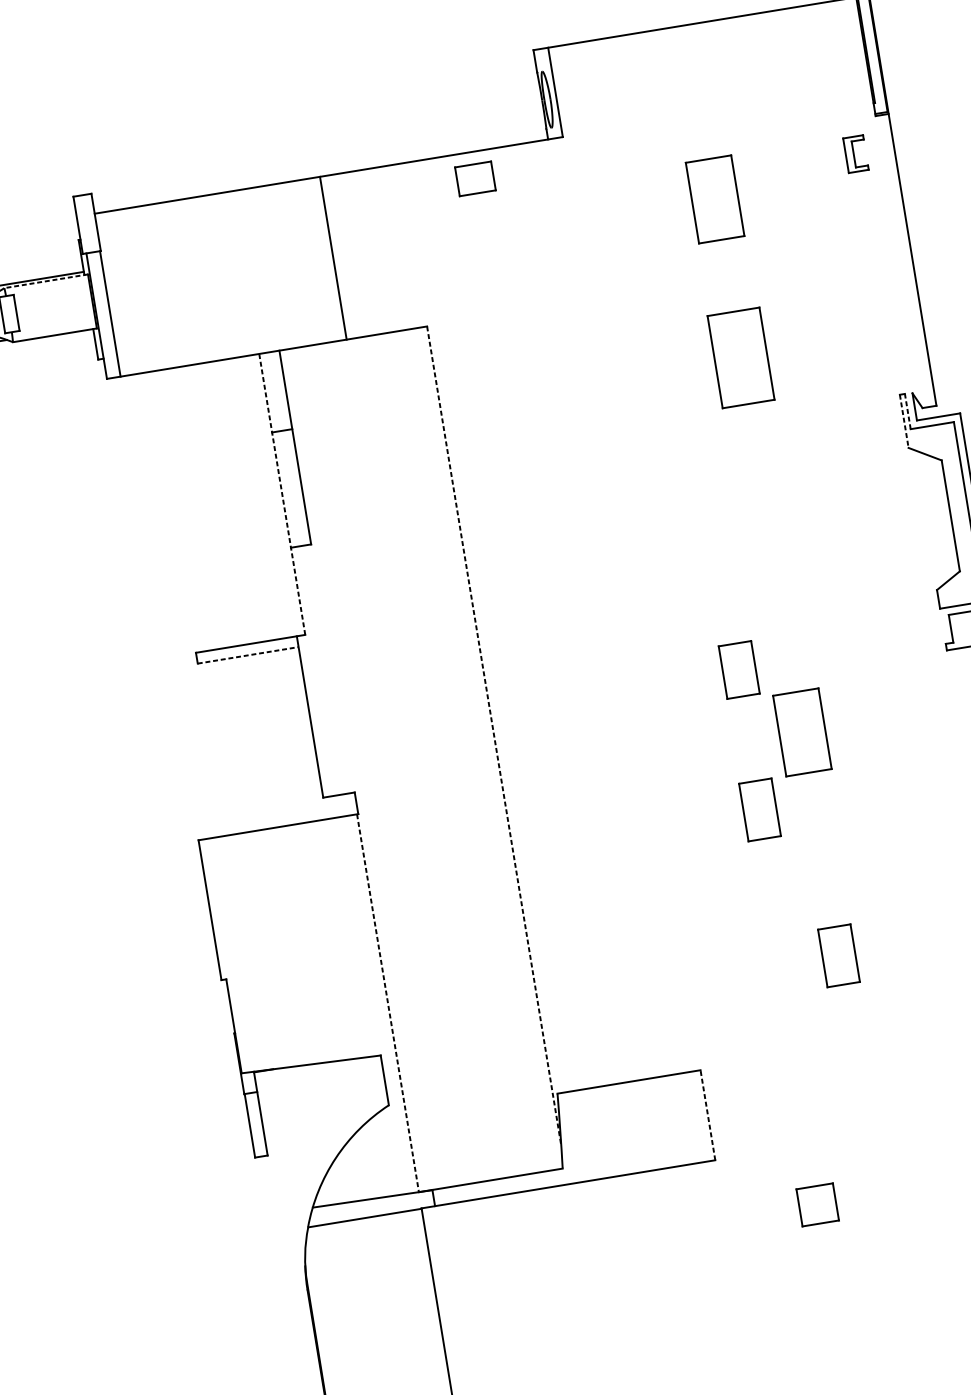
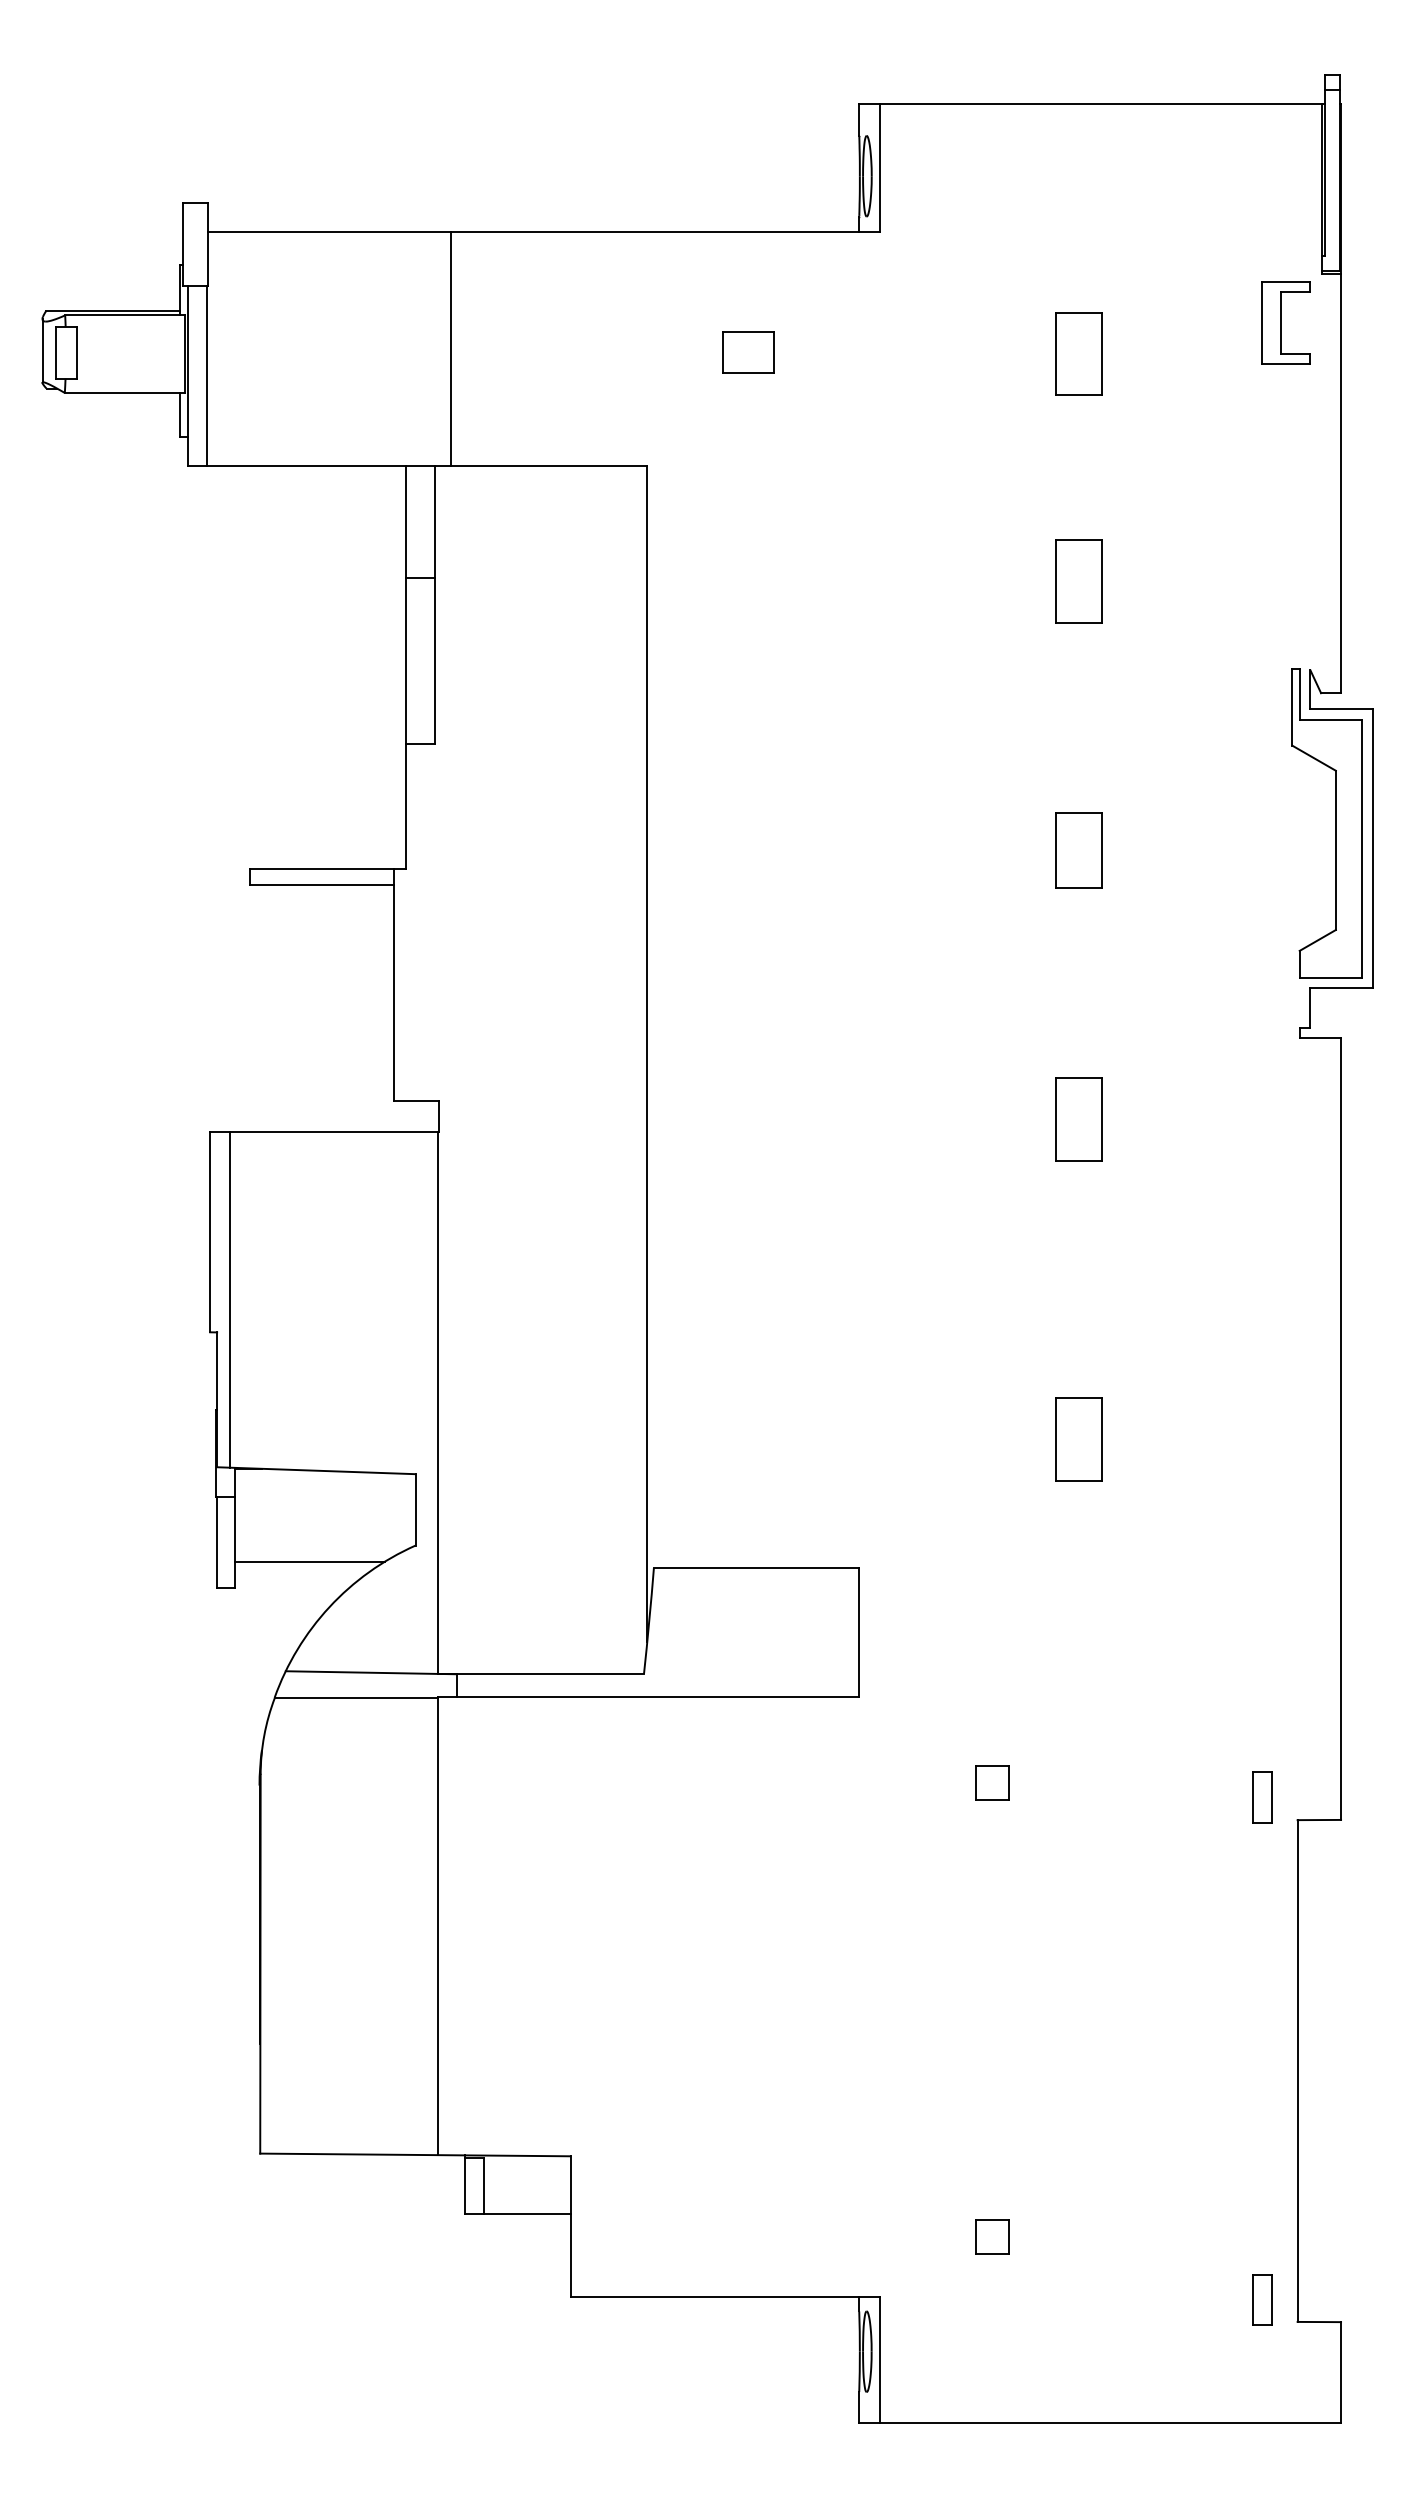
part: (855, 153) -> (1285, 322), size x1.67
part: (475, 178) -> (748, 352), moved
part: (714, 199) -> (1078, 353), size x0.71
line: (333, 257) -> (450, 348), moved
line: (45, 281) -> (124, 315), dashed -> solid
part: (740, 357) -> (1078, 581), size x0.62
line: (907, 411) -> (1299, 694), dashed -> solid
line: (904, 421) -> (1292, 708), dashed -> solid
line: (282, 494) -> (406, 667), dashed -> solid
line: (248, 655) -> (322, 884), dashed -> solid
part: (738, 670) -> (1078, 850), moved
part: (802, 732) -> (1078, 1119), size x0.71
line: (494, 736) -> (647, 1054), dashed -> solid
part: (759, 809) -> (1001, 1217), removed
line: (231, 955) -> (229, 1299), added
line: (387, 1003) -> (437, 1403), dashed -> solid
line: (708, 1115) -> (859, 1632), dashed -> solid
line: (316, 1128) -> (309, 1561), added
part: (817, 1204) -> (992, 1782), size x0.62

